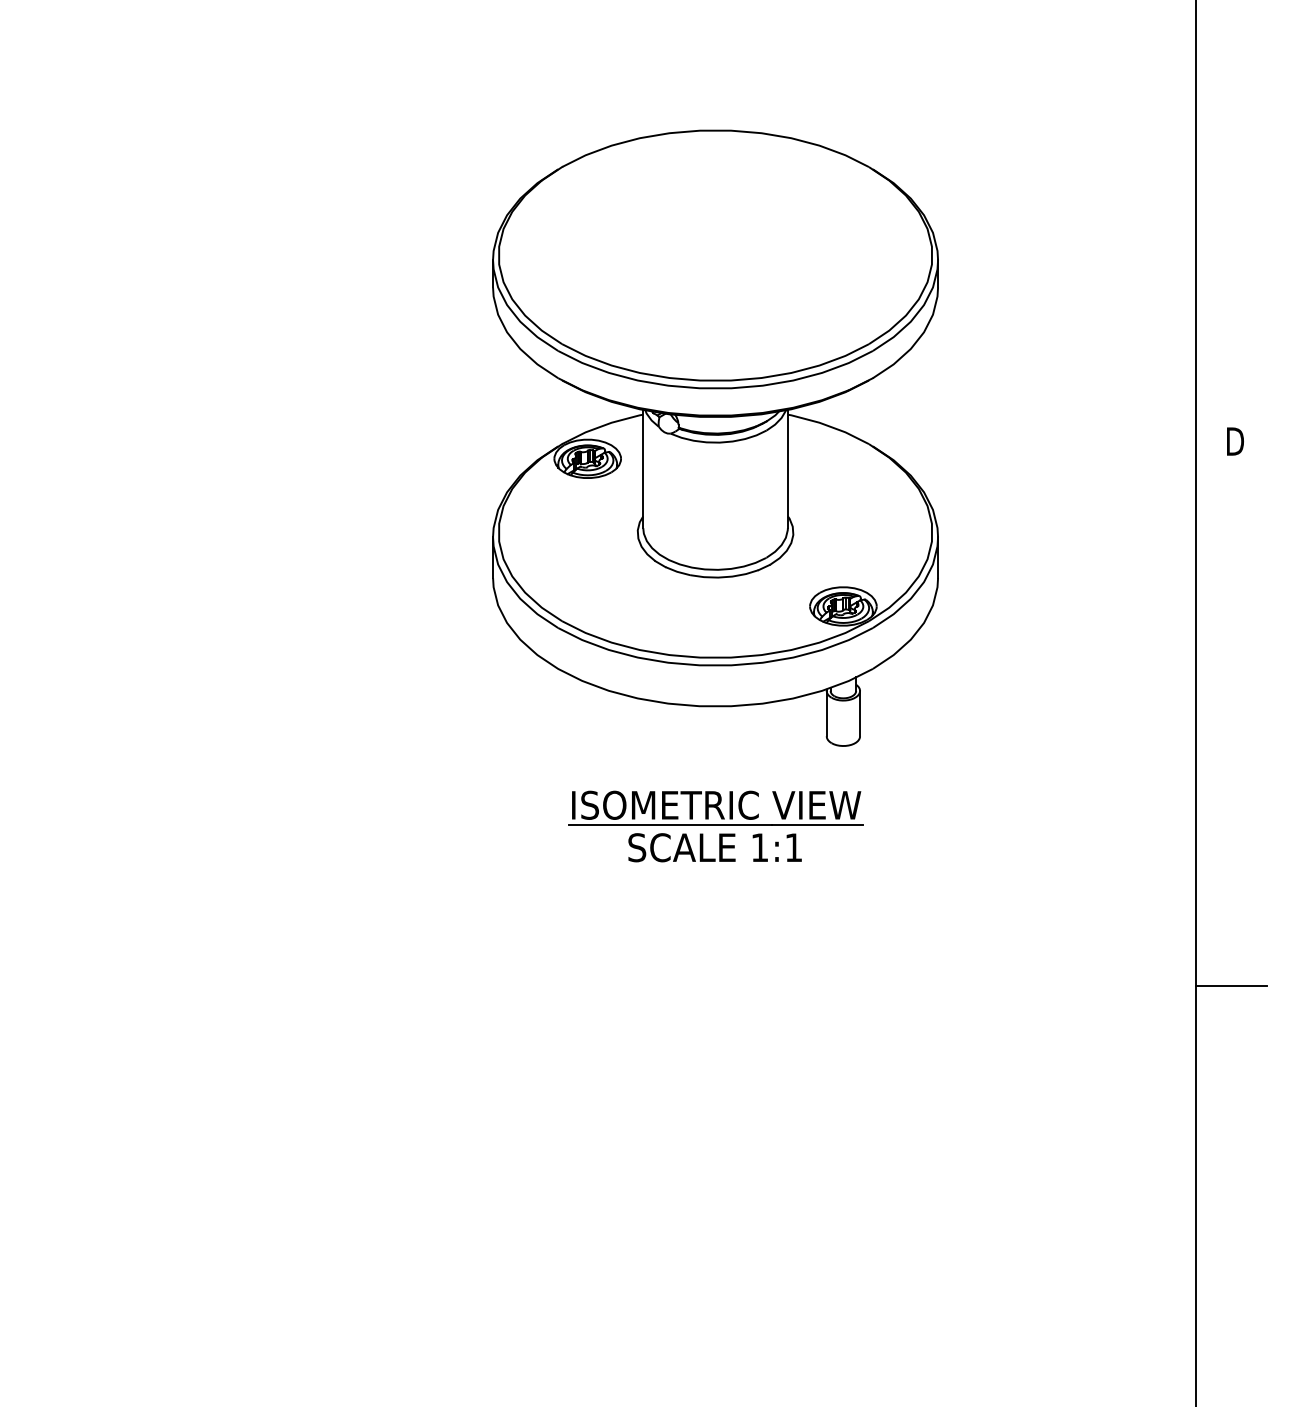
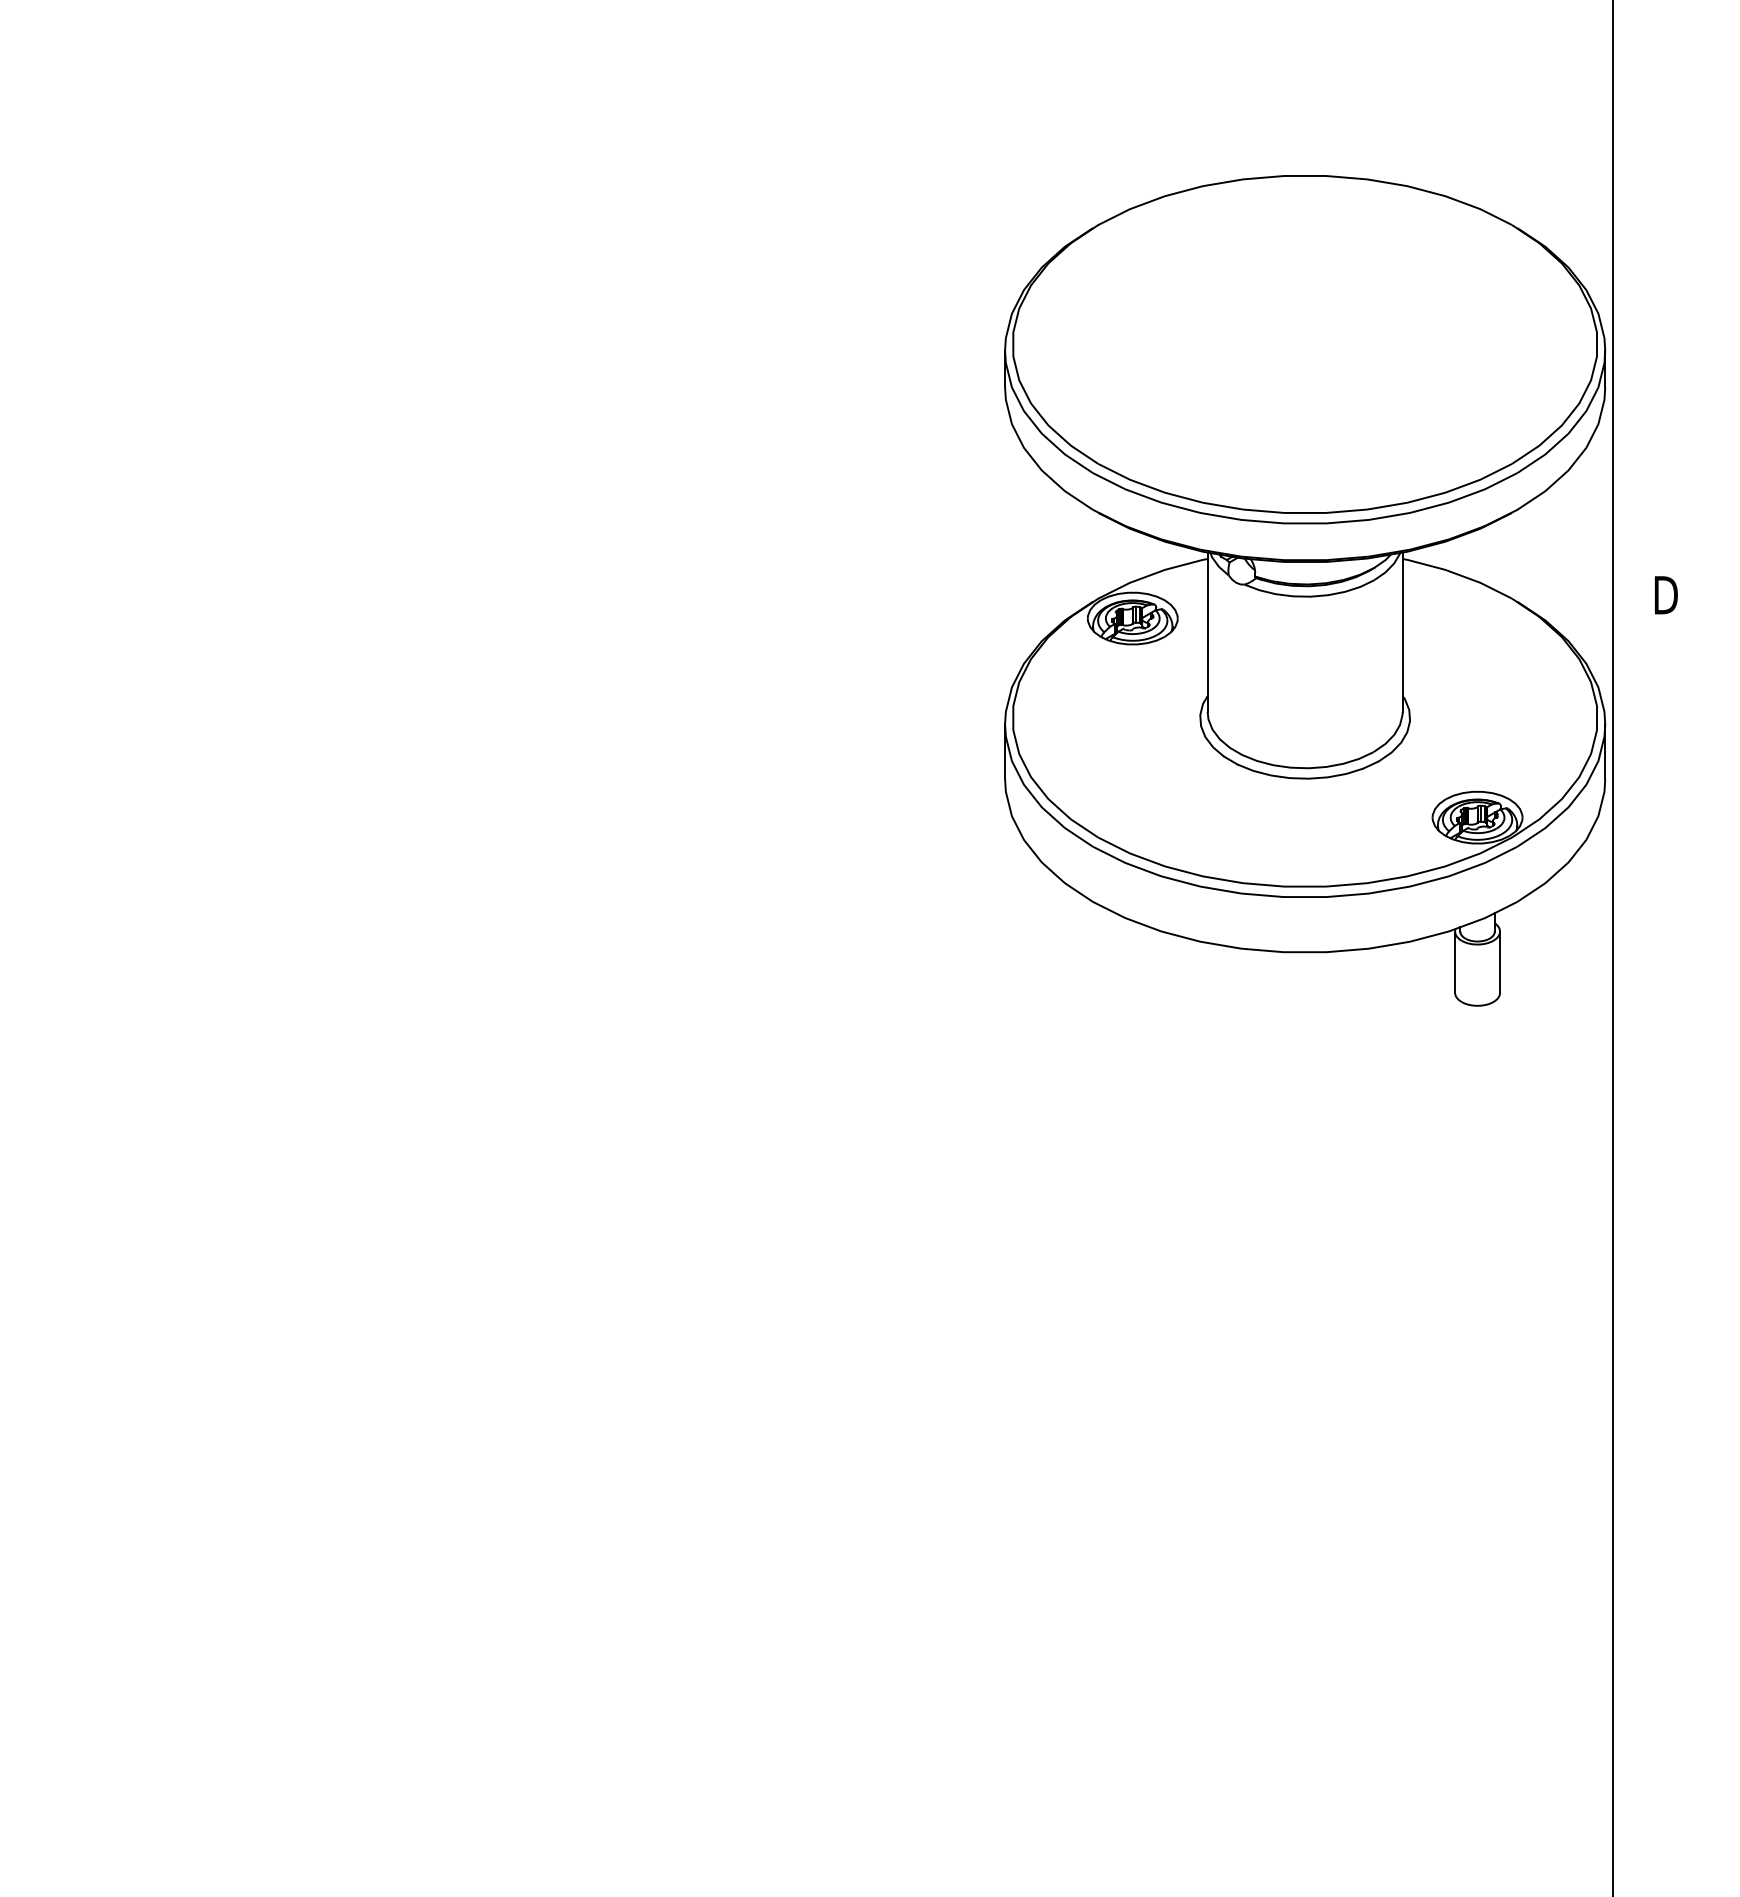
part: (715, 438) -> (1305, 590), moved
part: (715, 826) -> (964, 1114), removed
line: (1231, 985) -> (1660, 1328), removed

